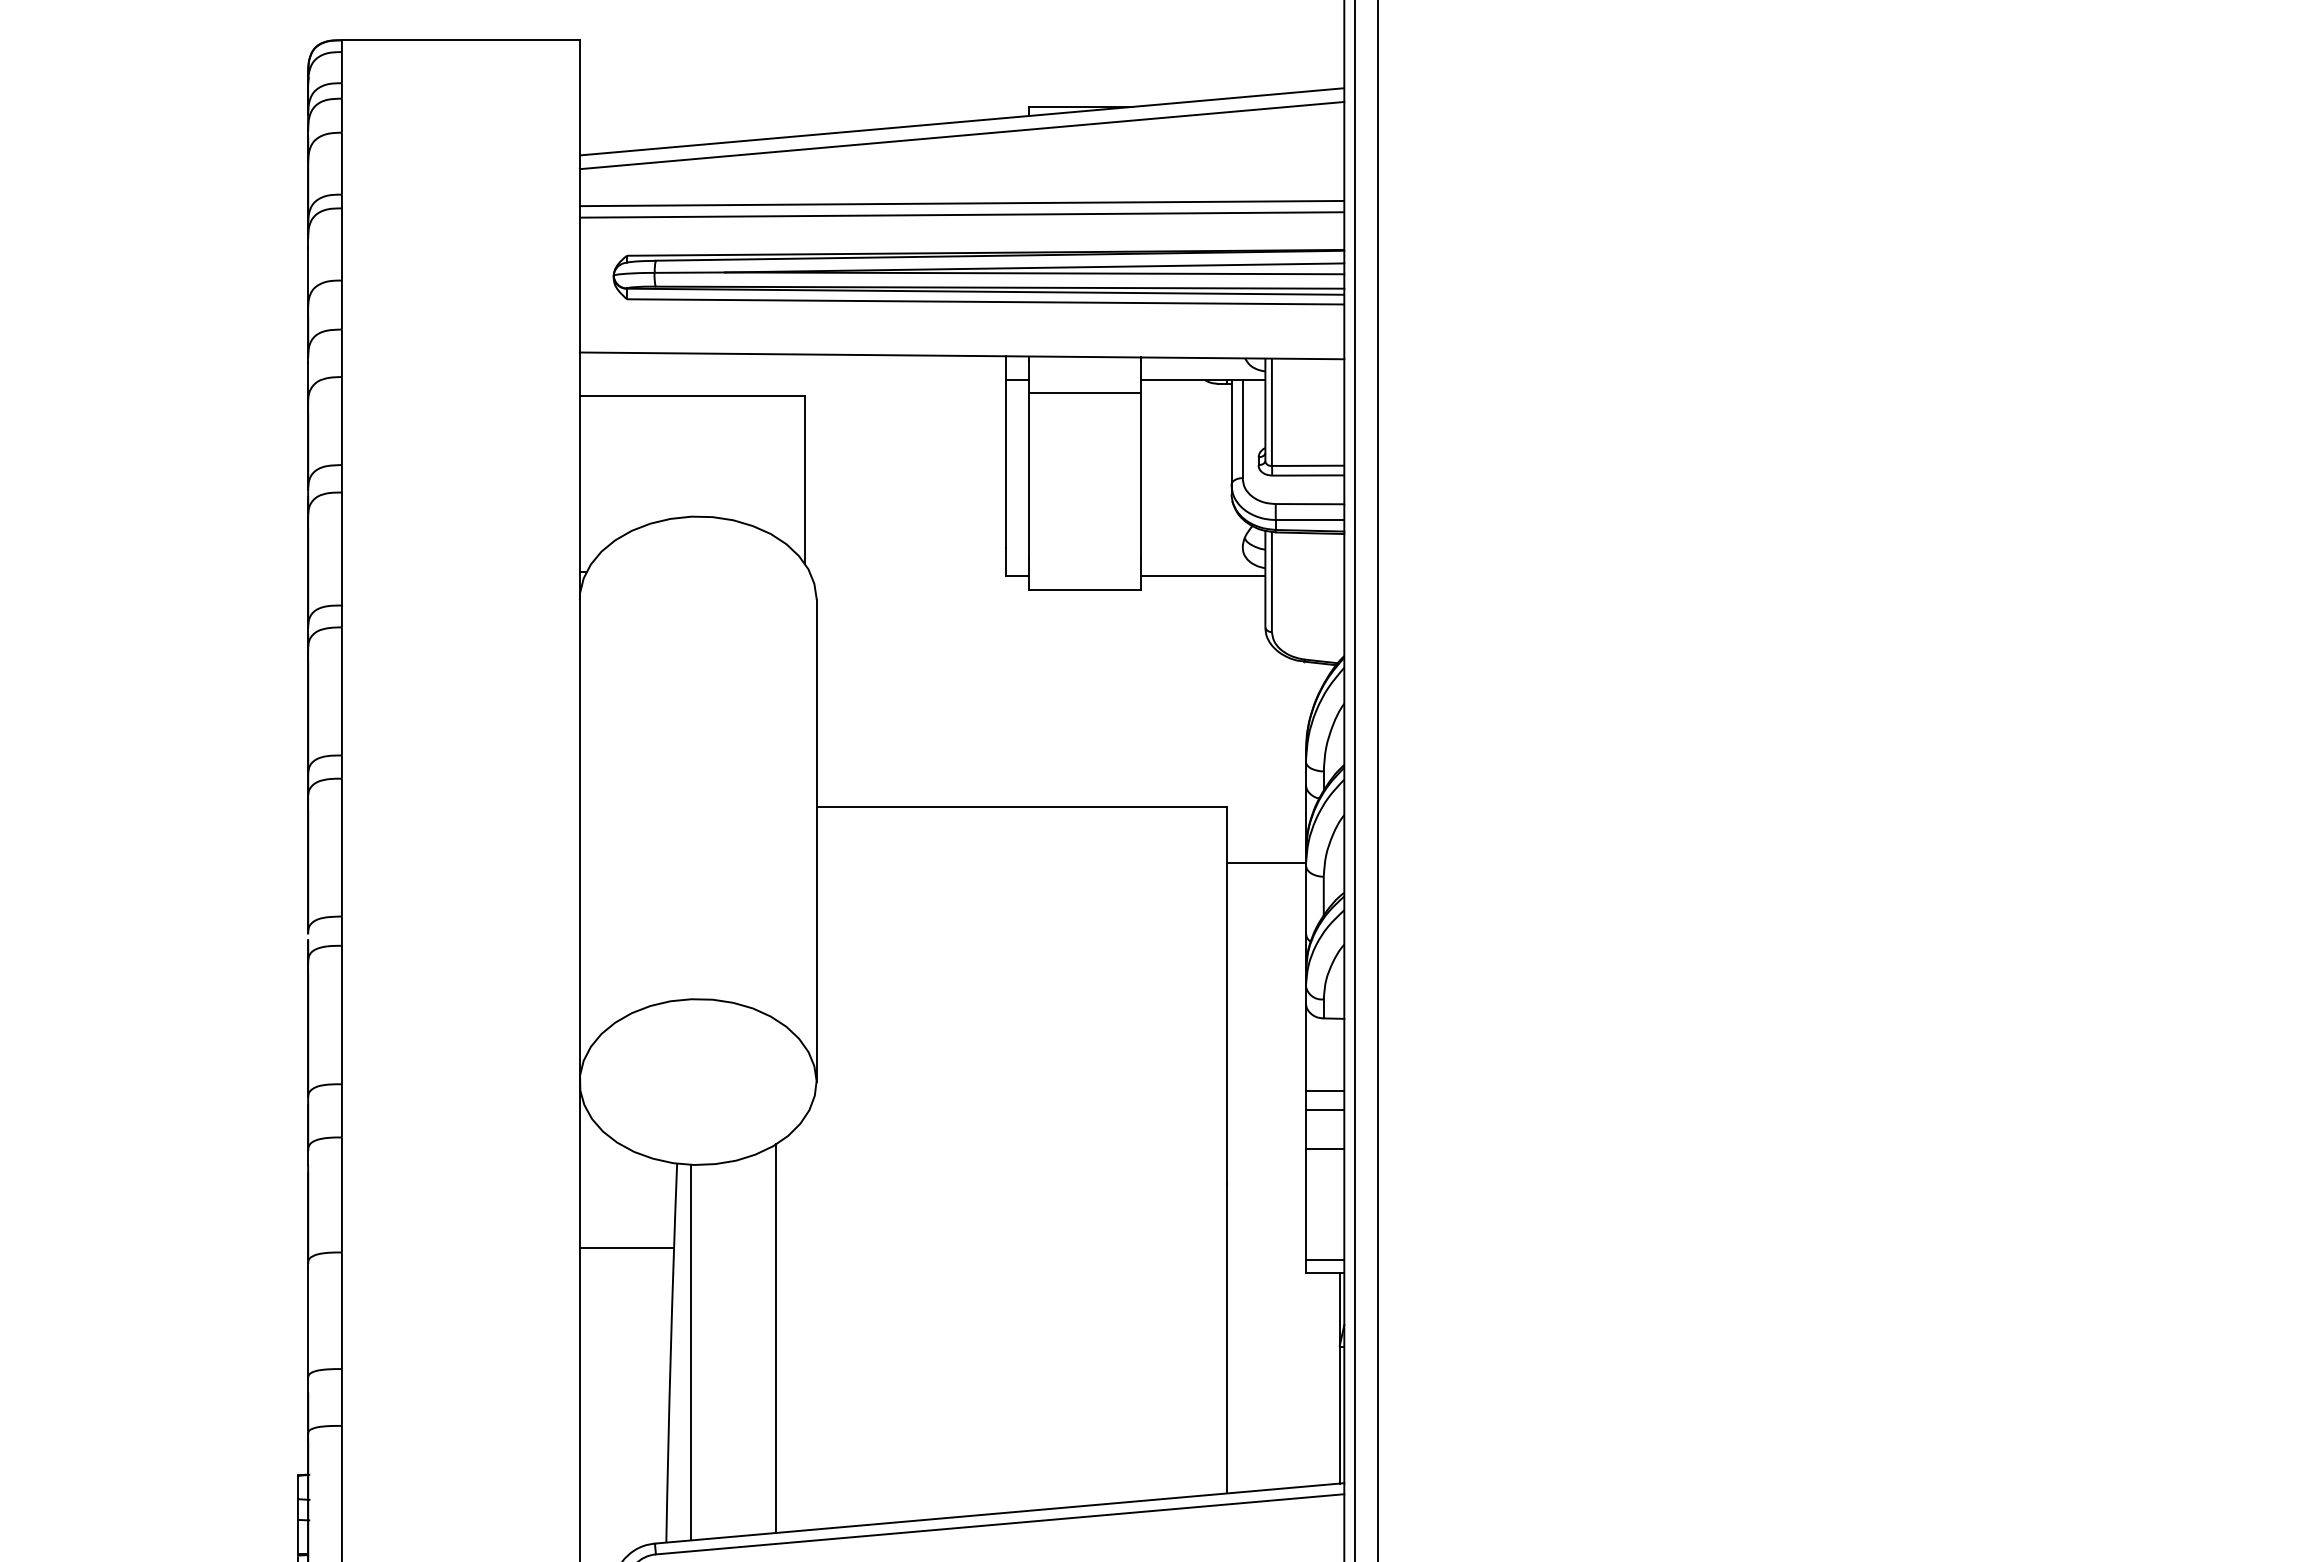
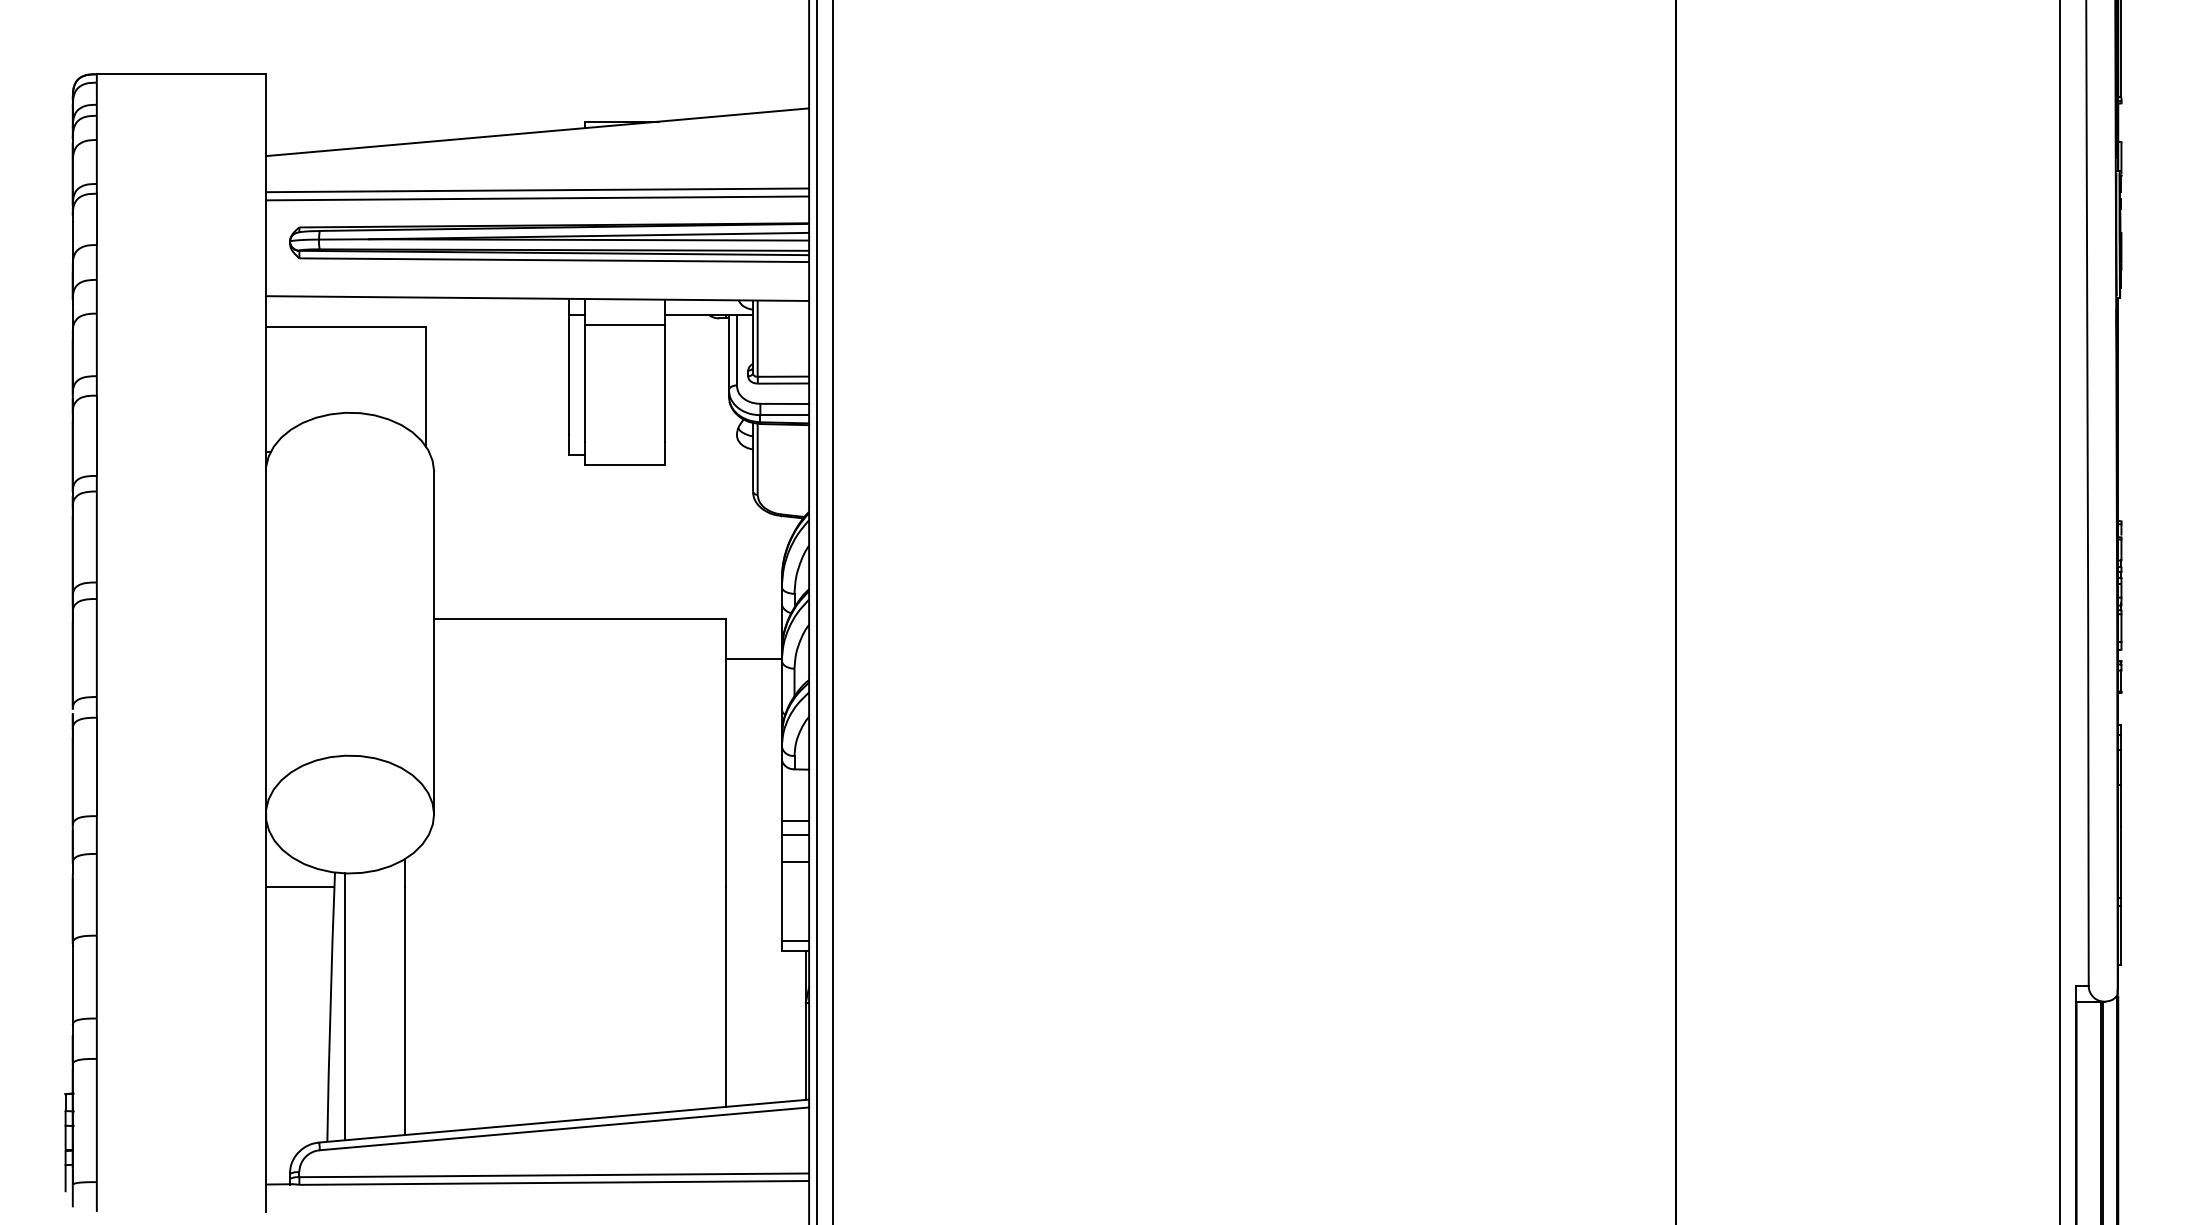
line: (962, 134) -> (537, 141), removed
line: (1202, 576) -> (708, 455), removed
line: (625, 1247) -> (298, 886), moved

